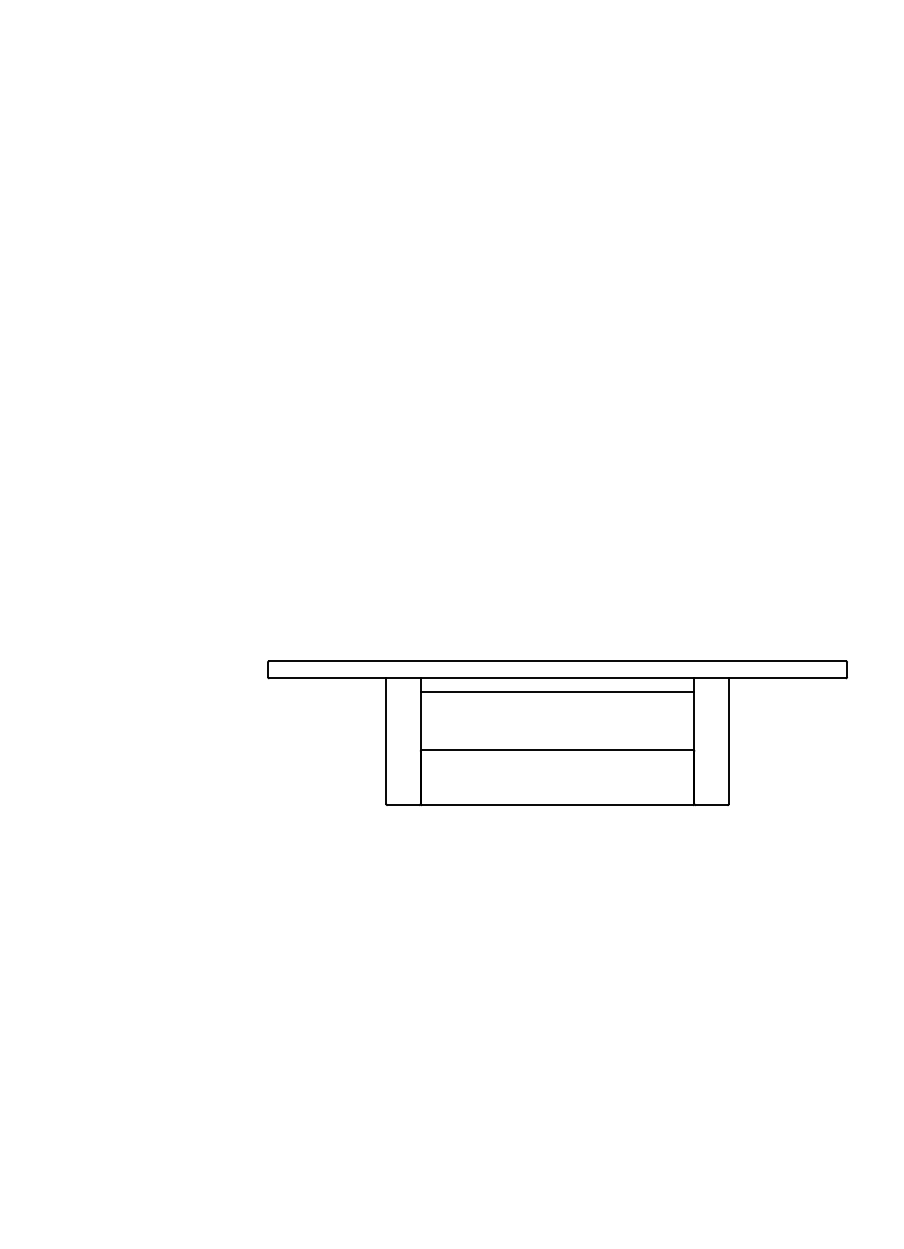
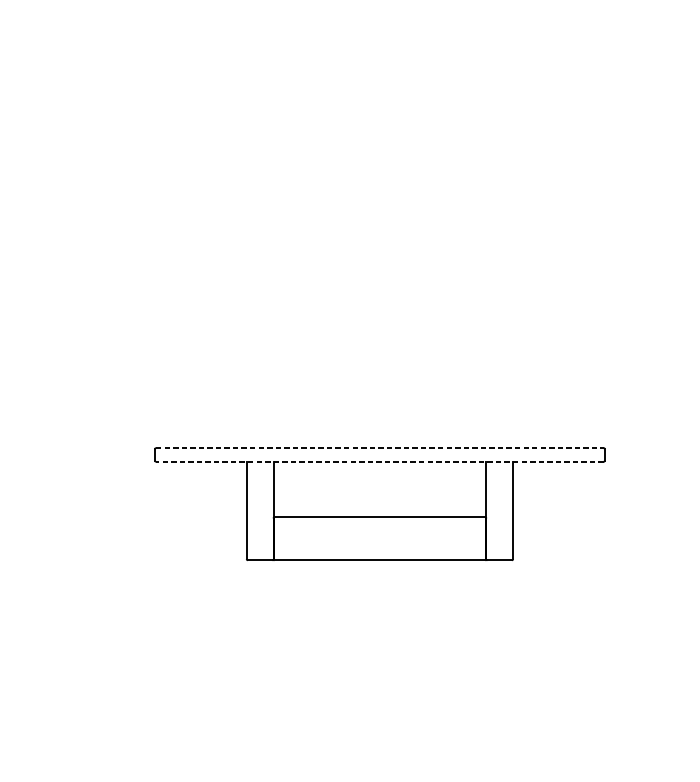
line: (558, 661) -> (380, 448), solid -> dashed
line: (557, 678) -> (379, 461), solid -> dashed
line: (557, 692) -> (379, 472), removed

